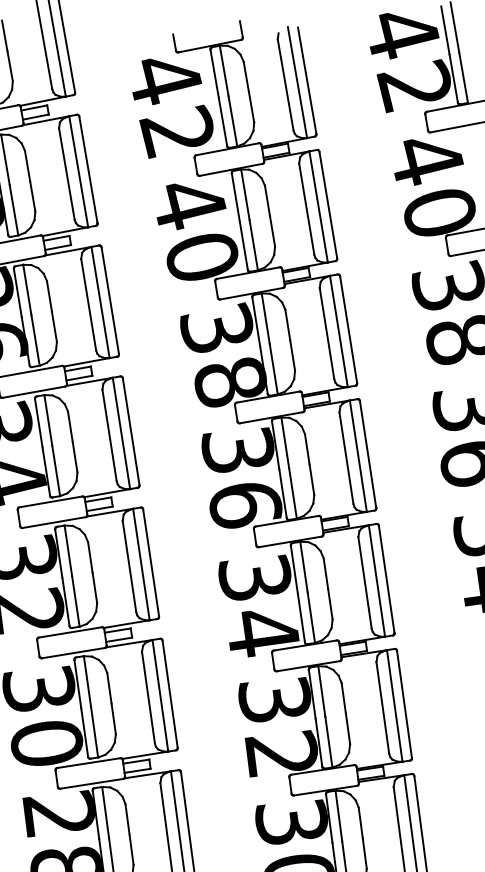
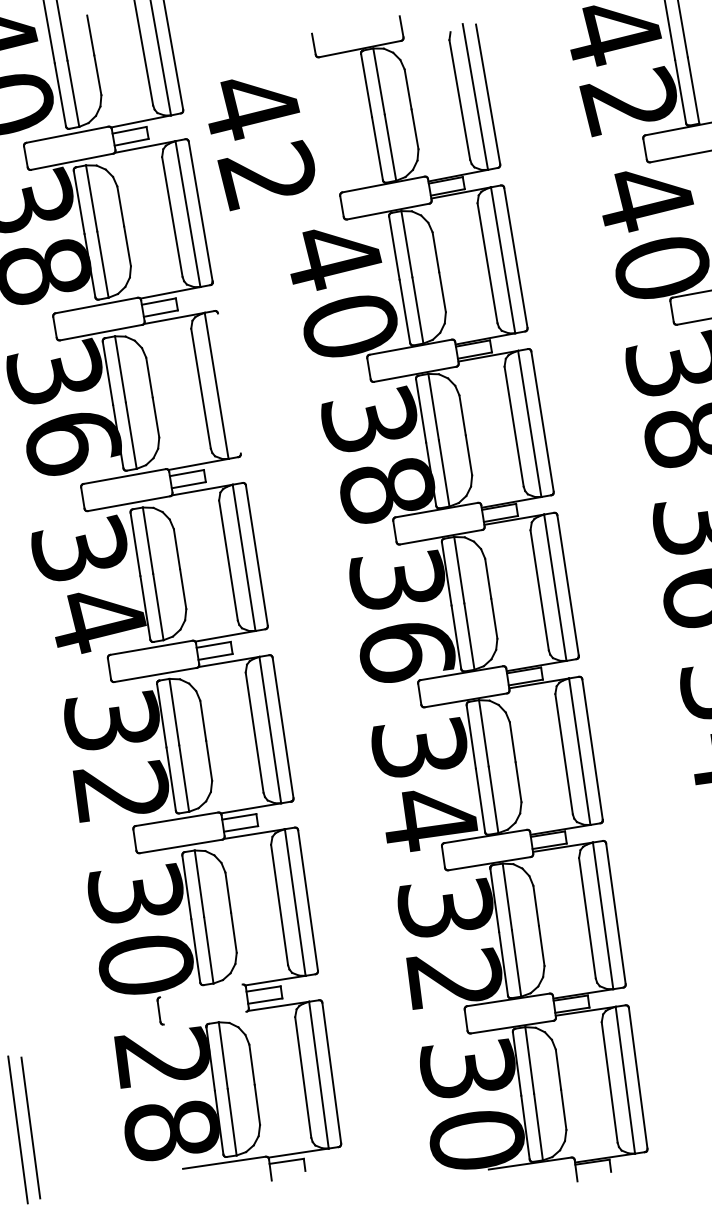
text: (172, 108) -> (261, 145), moved
line: (110, 300) -> (229, 383), removed
line: (89, 762) -> (201, 990), removed
line: (91, 783) -> (204, 1017), removed

